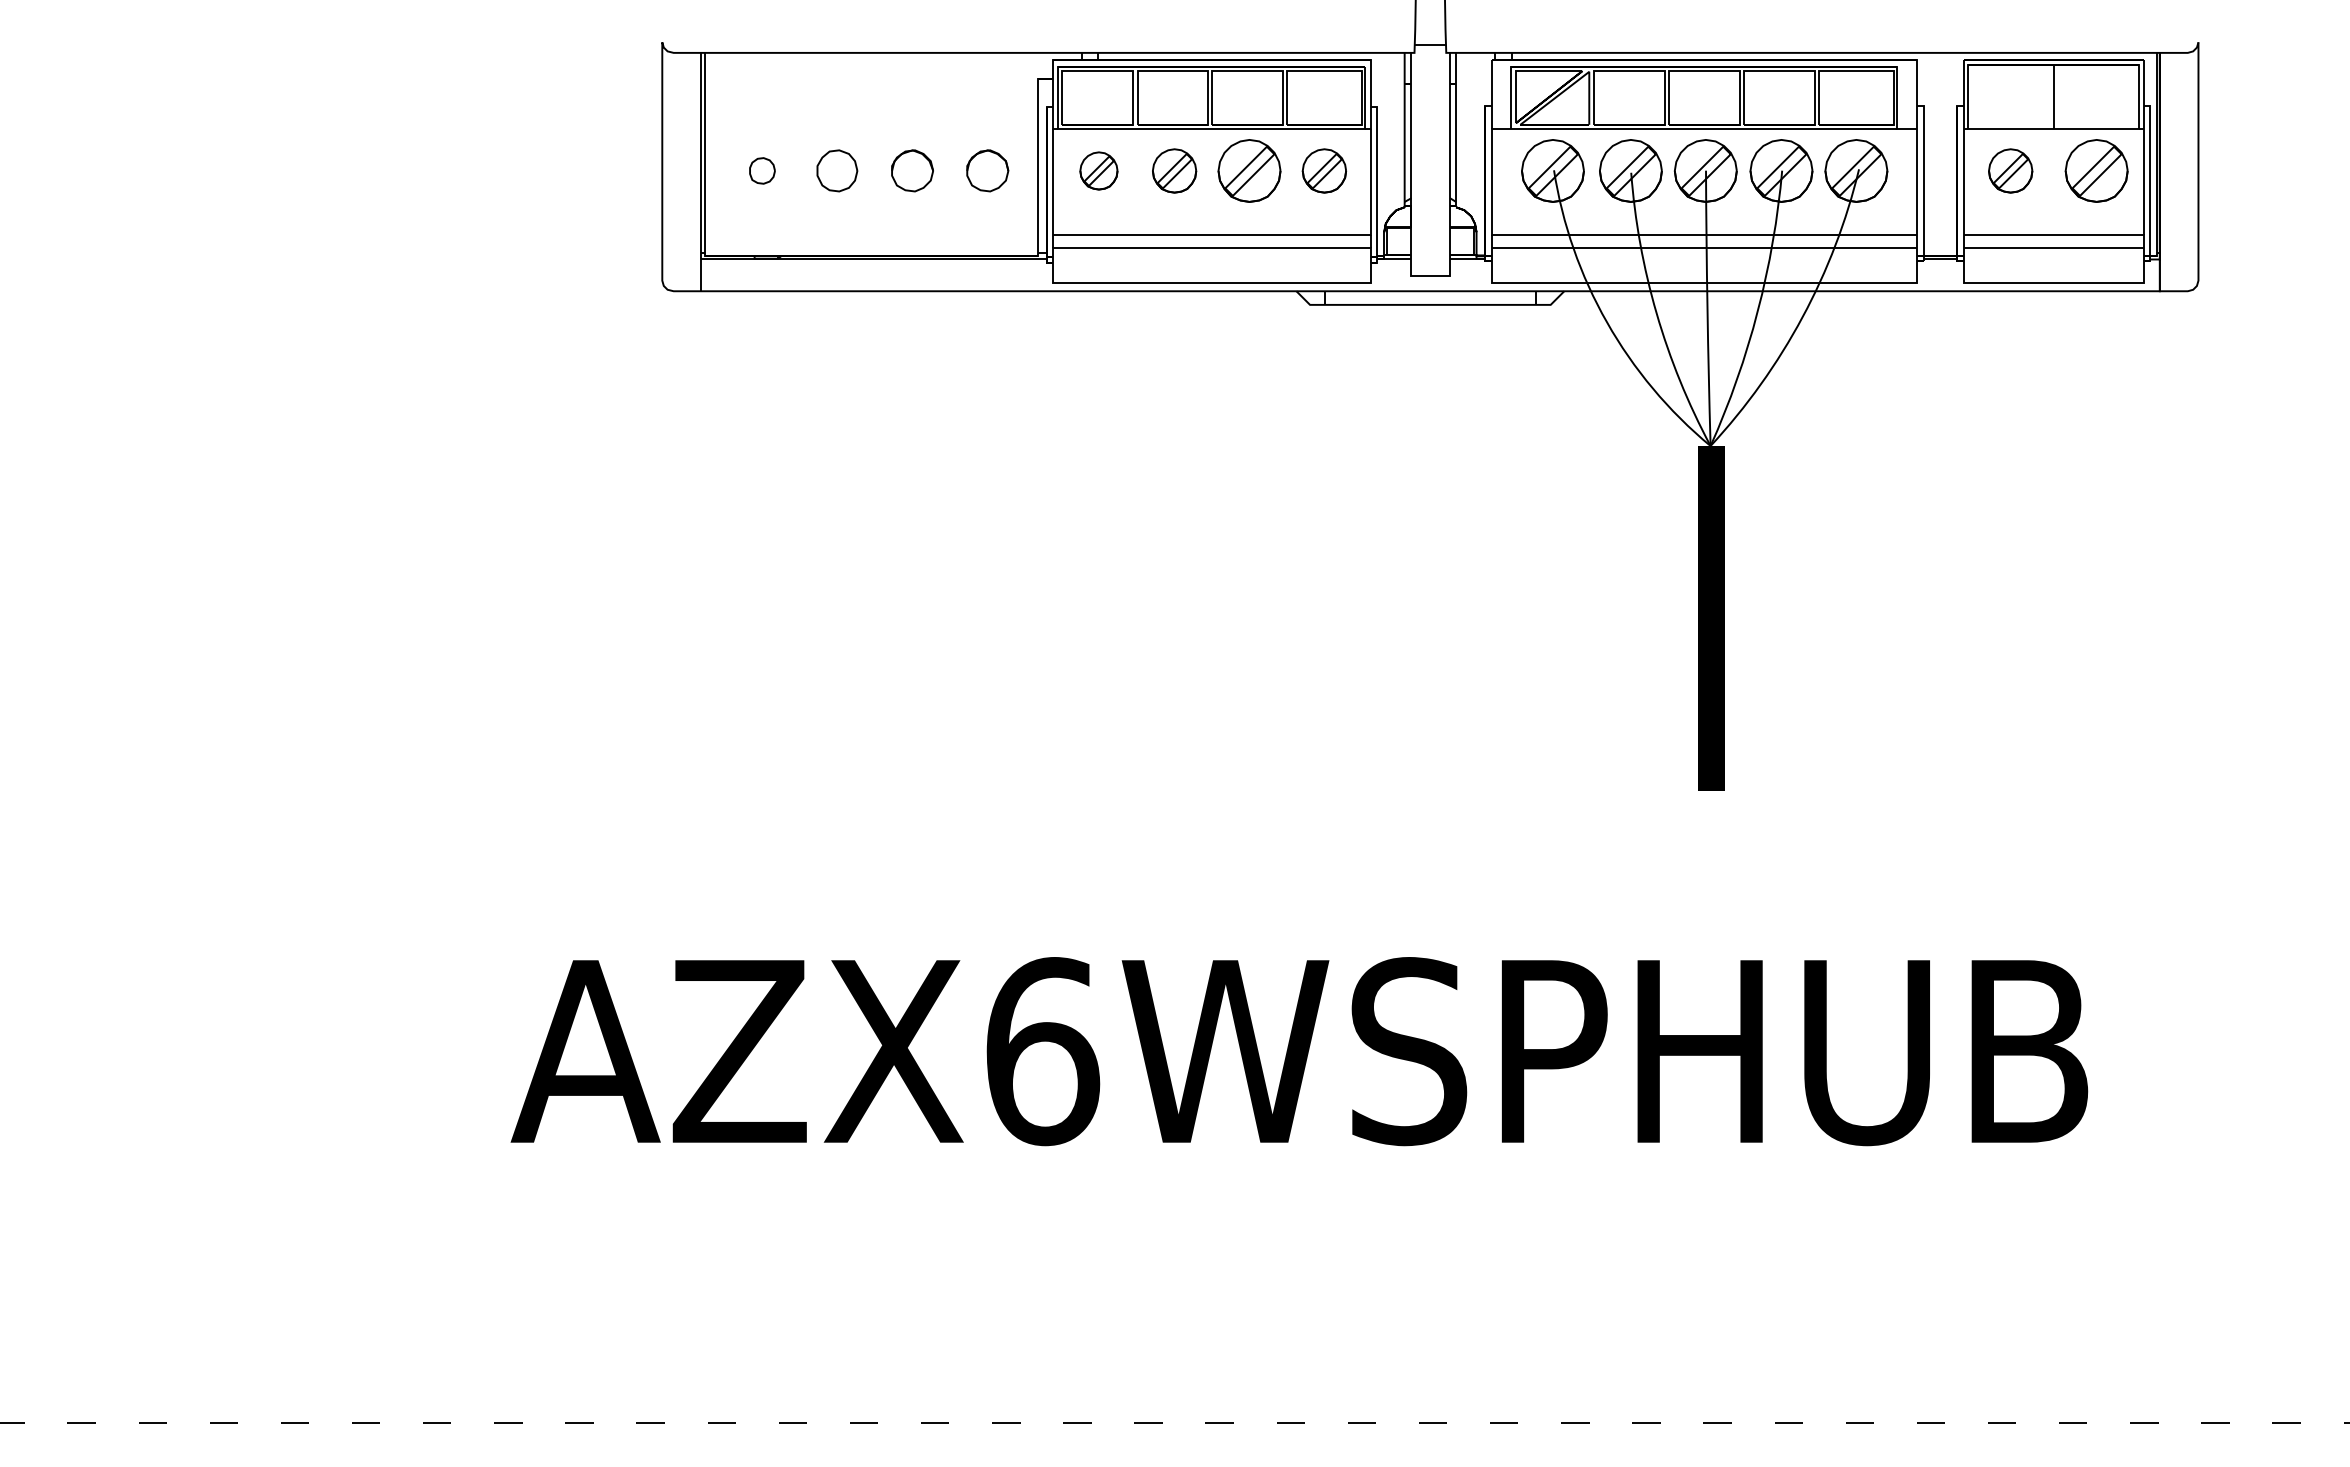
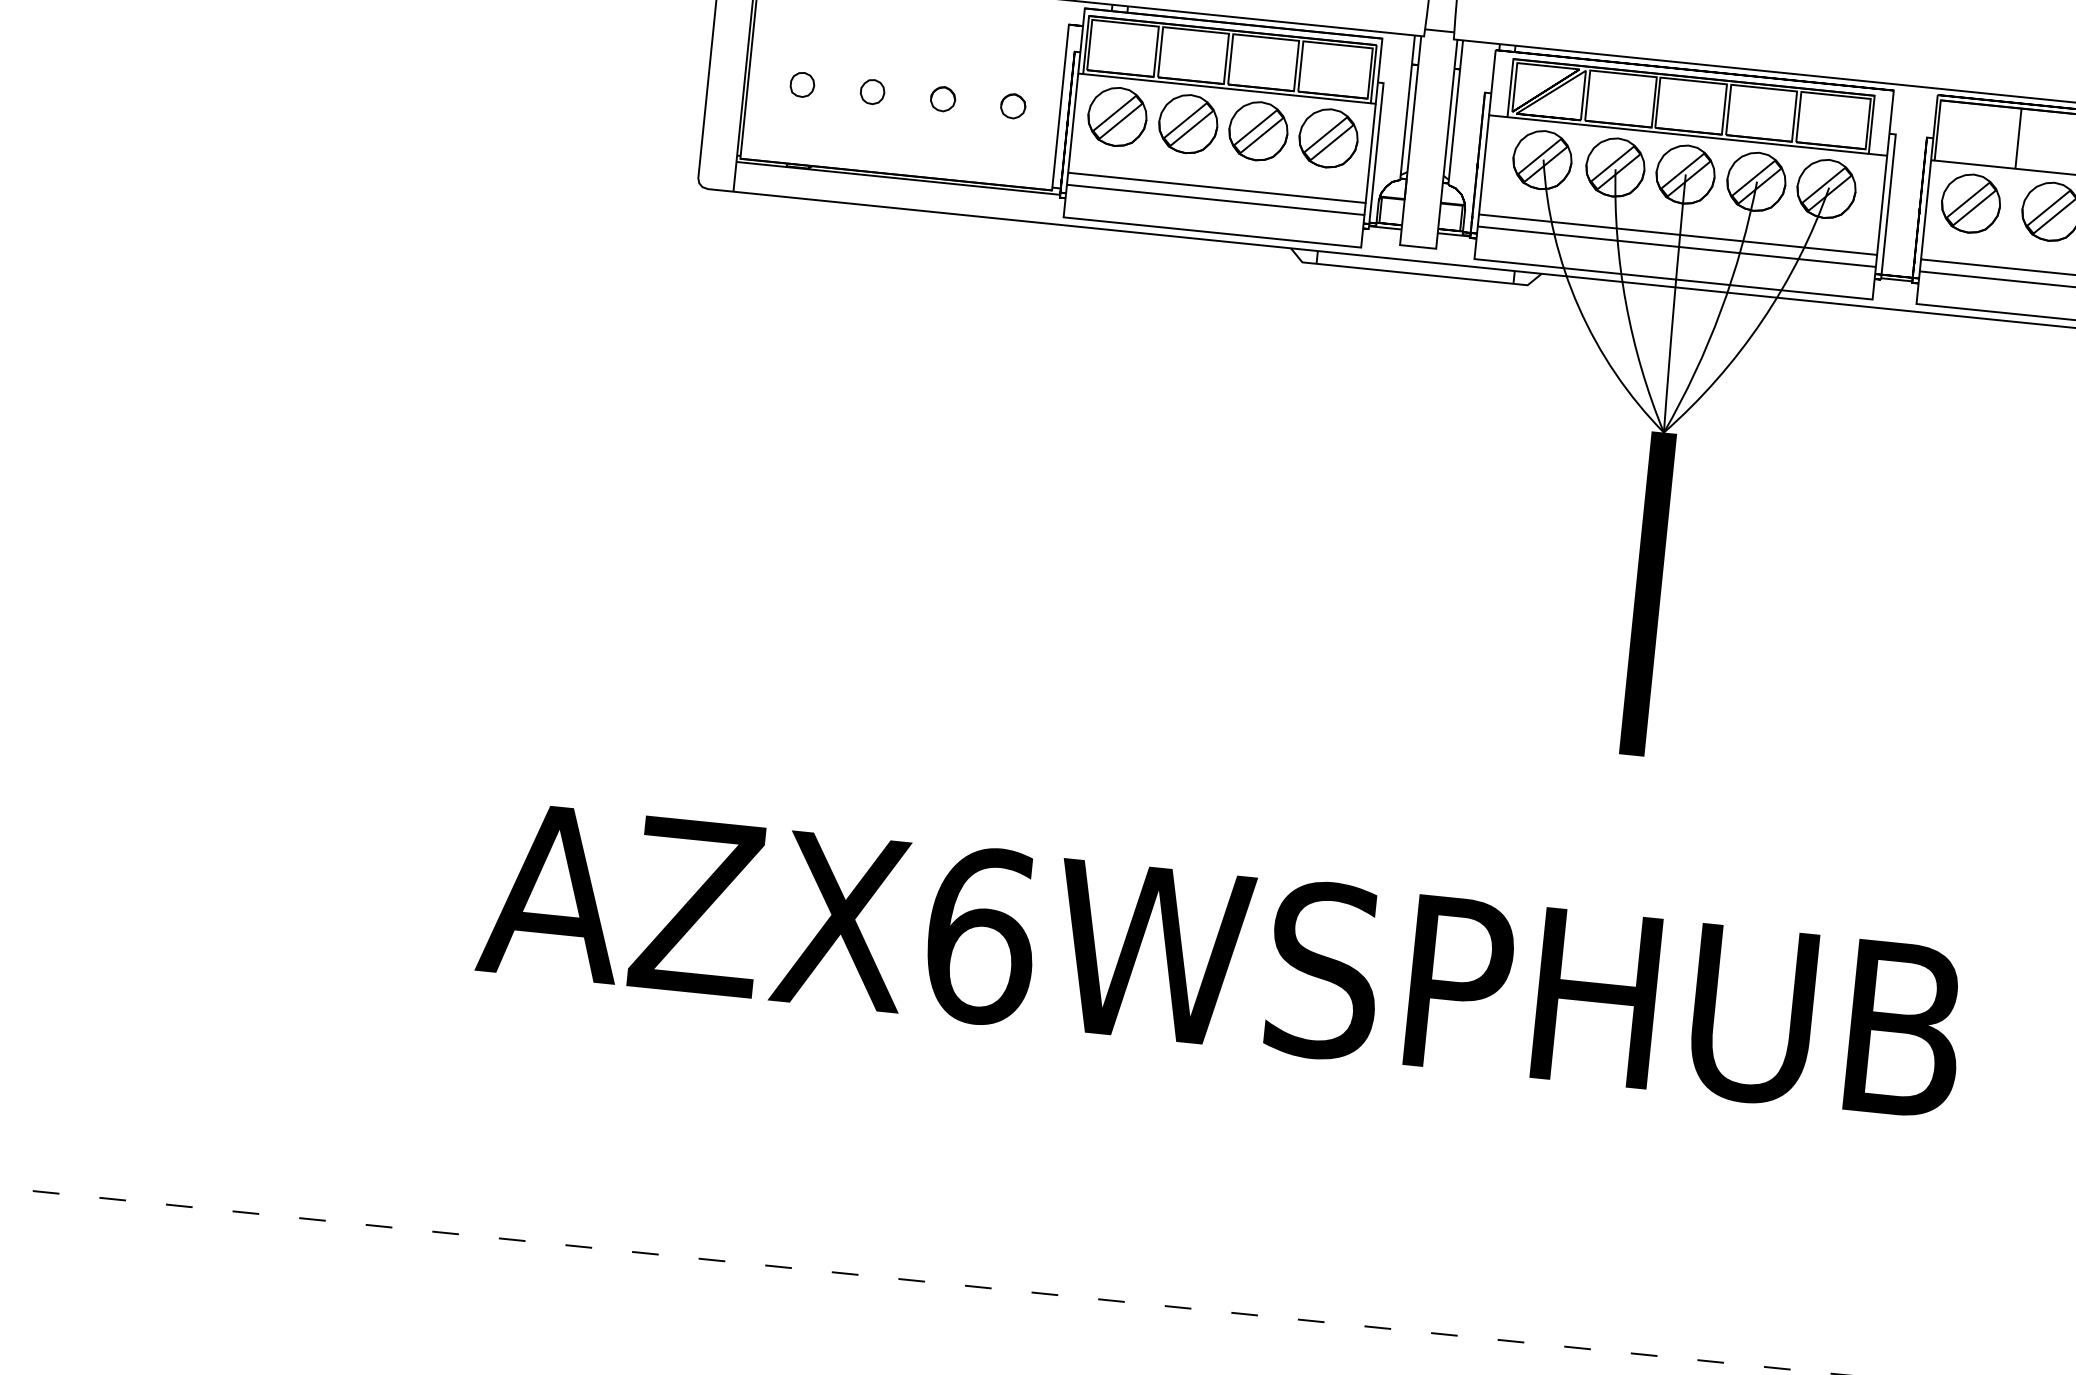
part: (837, 170) -> (872, 91), size x0.62
part: (912, 170) -> (943, 98), size x0.62
part: (987, 170) -> (1013, 105), size x0.62
part: (1098, 170) -> (1117, 116), size x1.67
part: (1174, 170) -> (1188, 123), size x1.43
part: (1324, 170) -> (1328, 137), size x1.43
part: (2010, 170) -> (1970, 203), size x1.43

